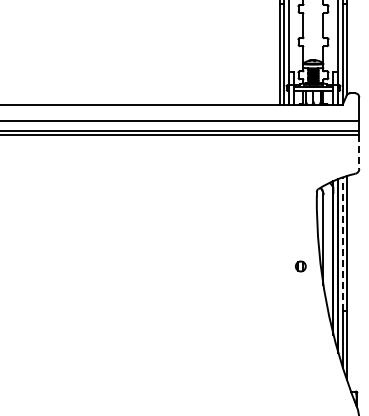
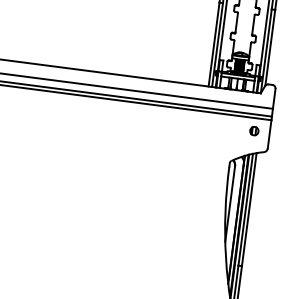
line: (359, 151) -> (269, 134), dashed -> solid
line: (342, 244) -> (245, 209), dashed -> solid
part: (300, 266) -> (254, 131), moved

